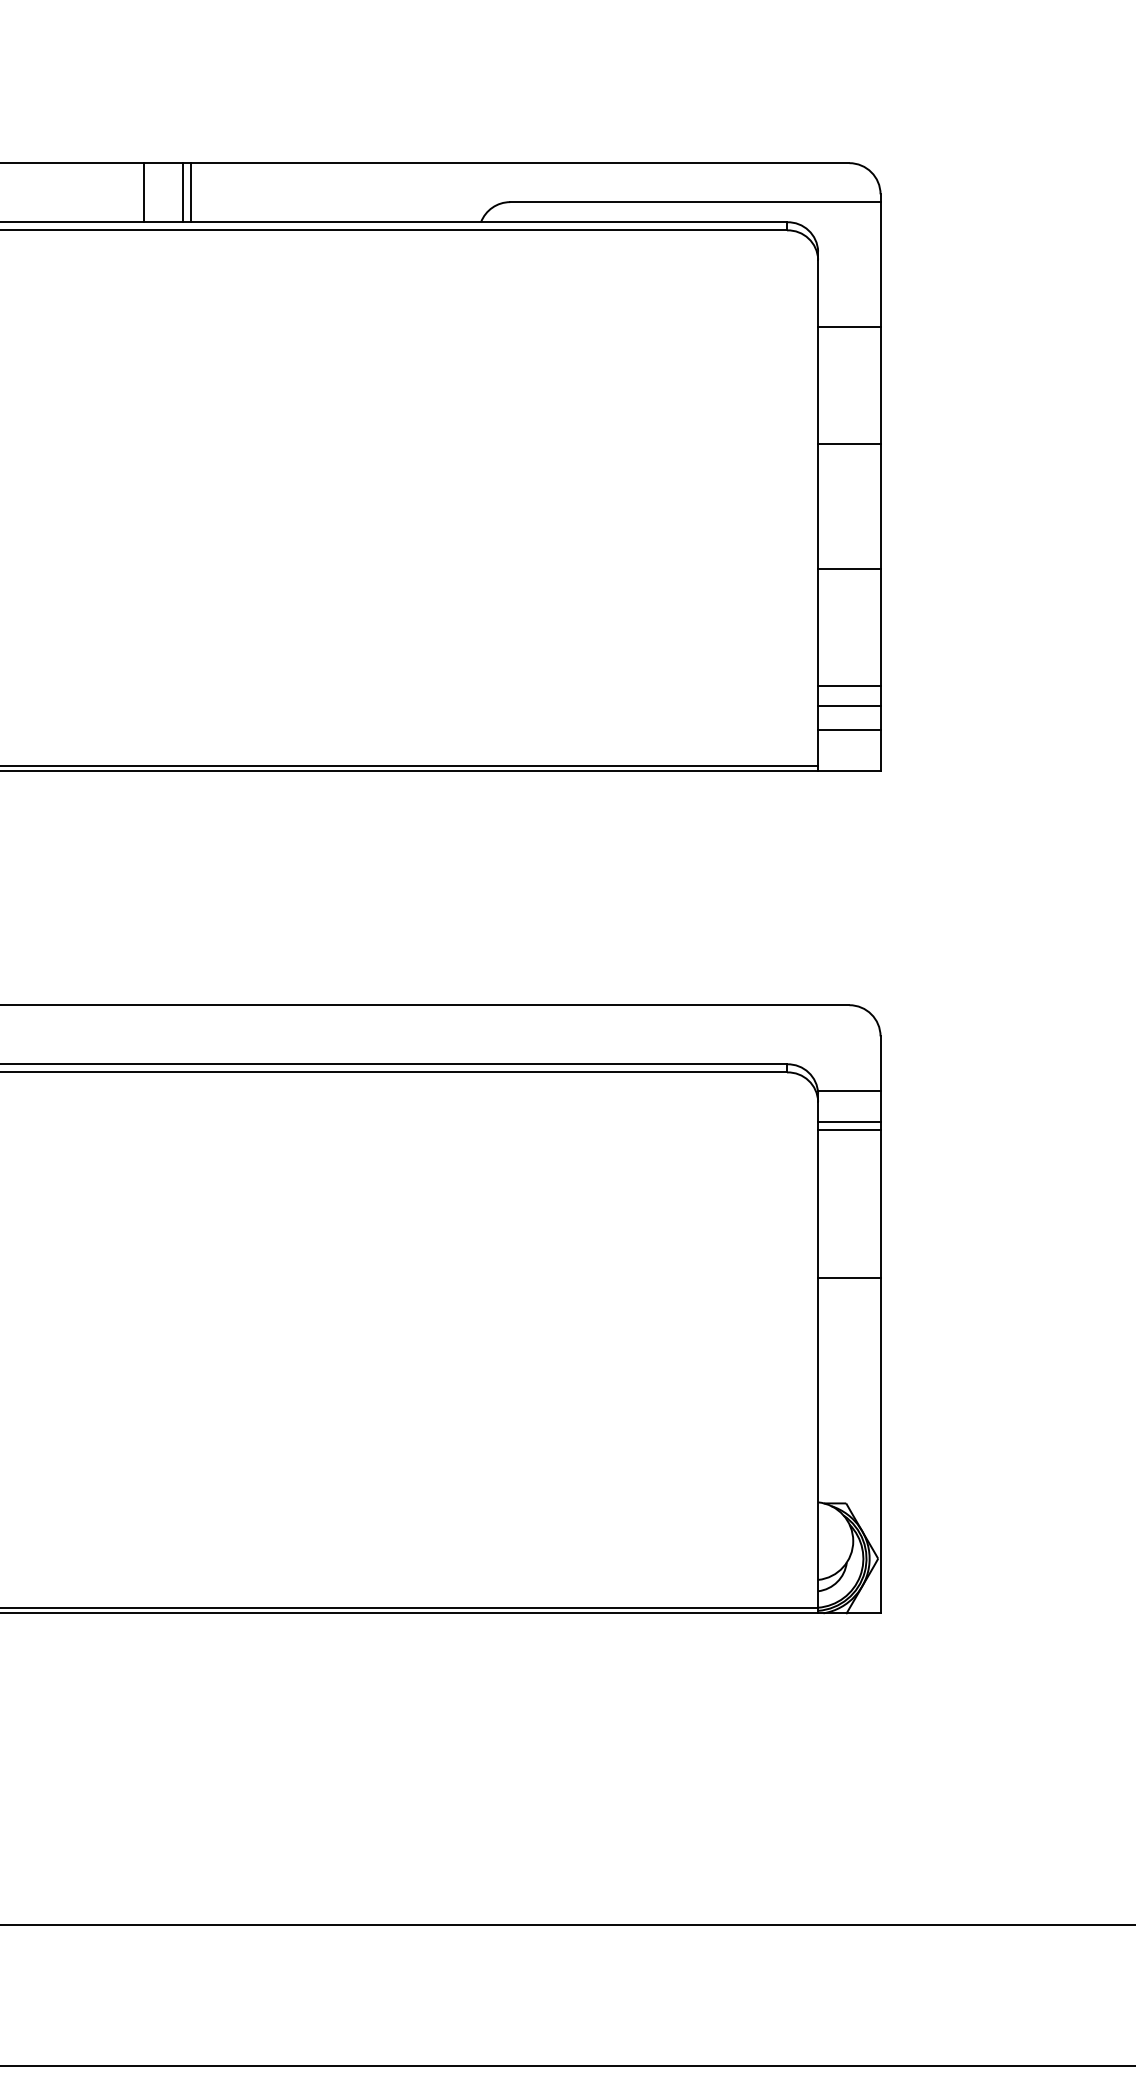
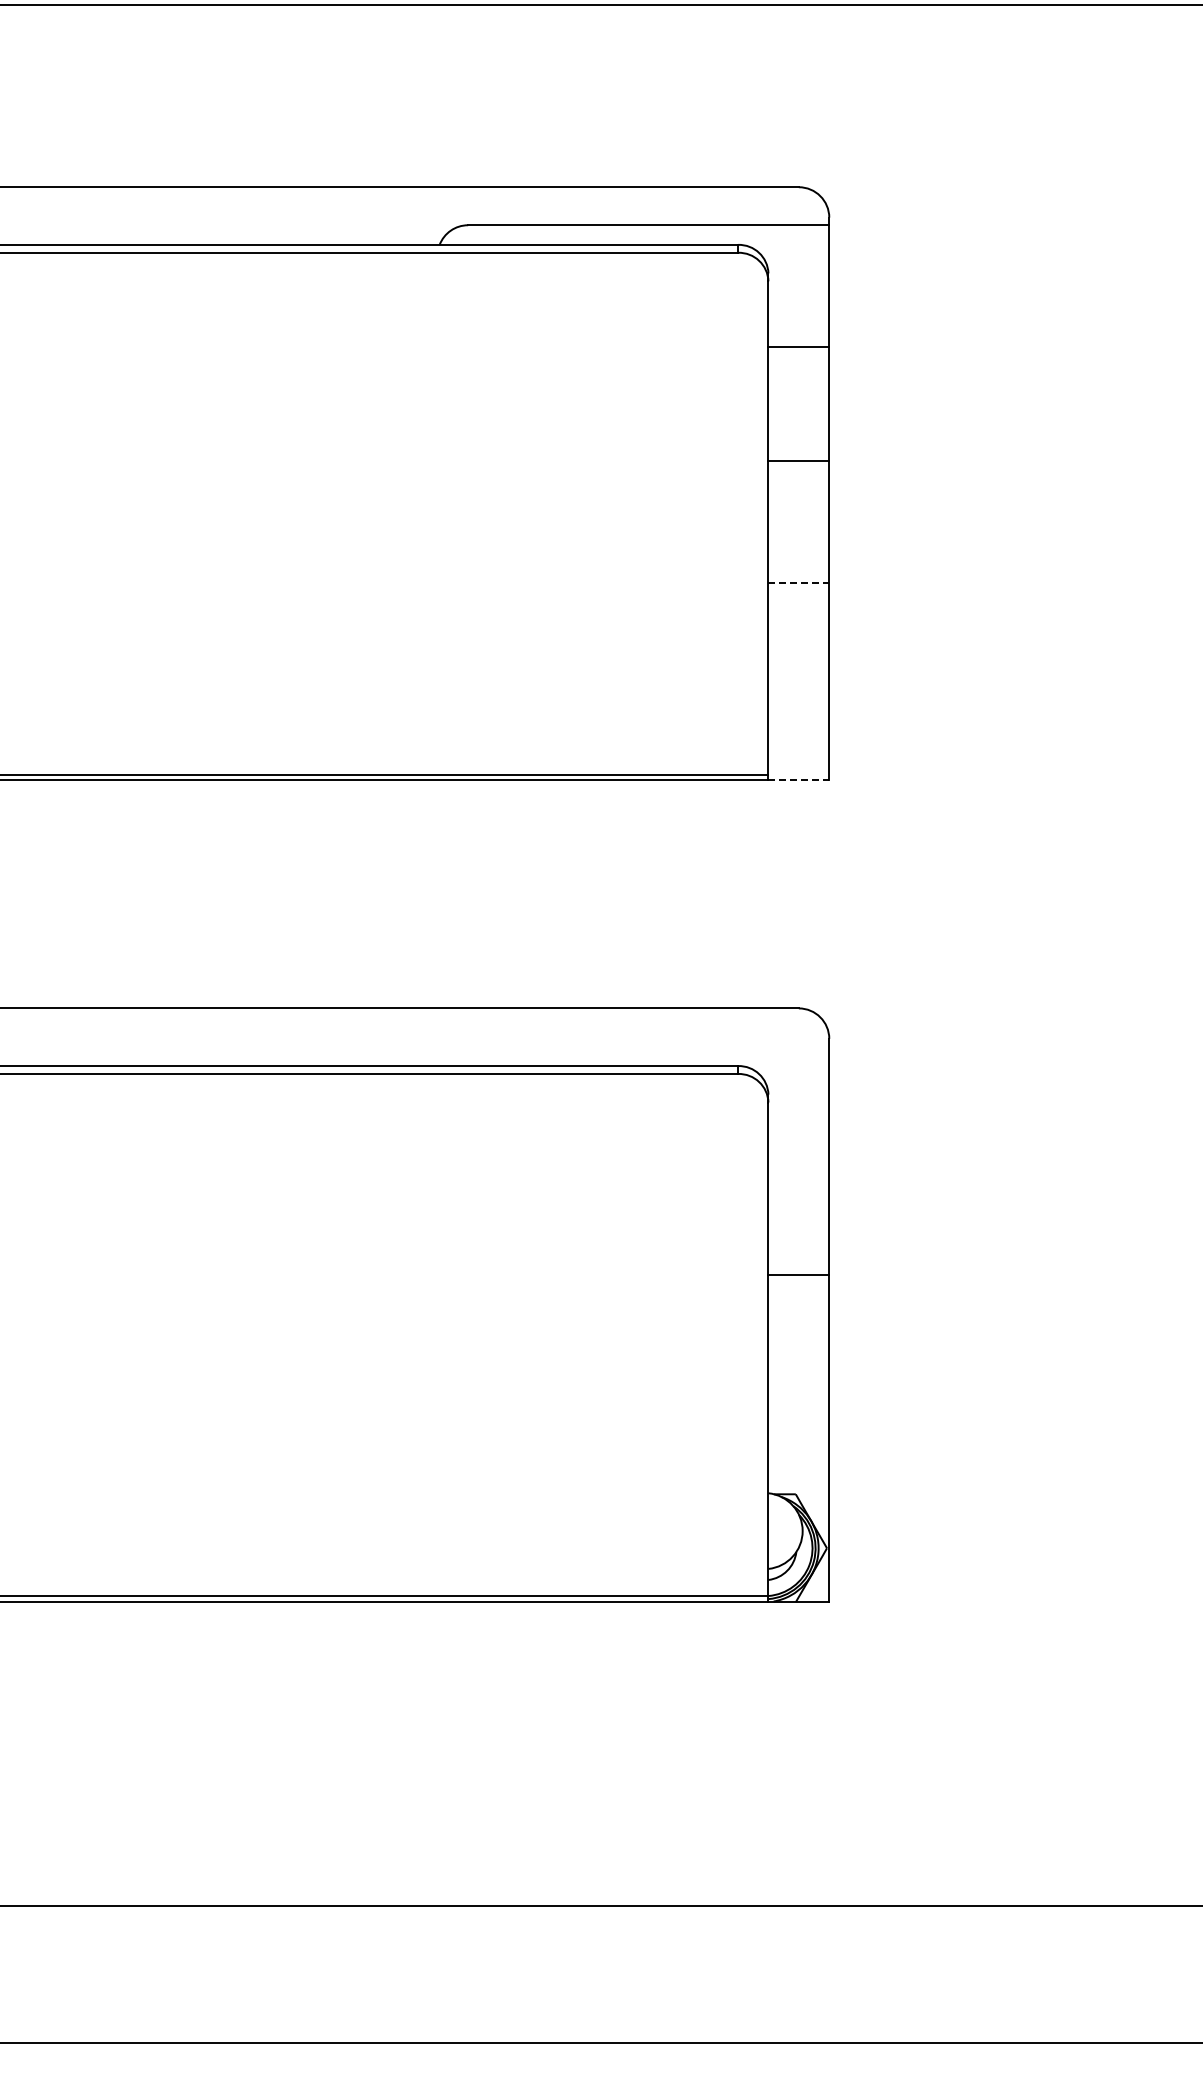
line: (143, 192) -> (110, 215), removed
line: (182, 192) -> (148, 215), removed
line: (190, 192) -> (156, 215), removed
line: (850, 568) -> (799, 582), solid -> dashed
line: (848, 685) -> (798, 696), removed
line: (848, 706) -> (798, 717), removed
line: (848, 729) -> (798, 739), removed
line: (850, 771) -> (799, 780), solid -> dashed
line: (848, 1091) -> (798, 1092), removed
line: (848, 1122) -> (798, 1122), removed
line: (848, 1130) -> (798, 1130), removed

